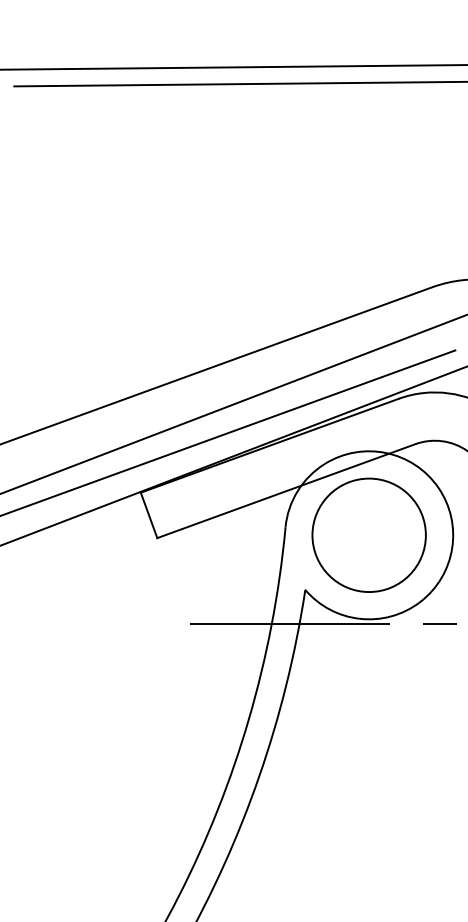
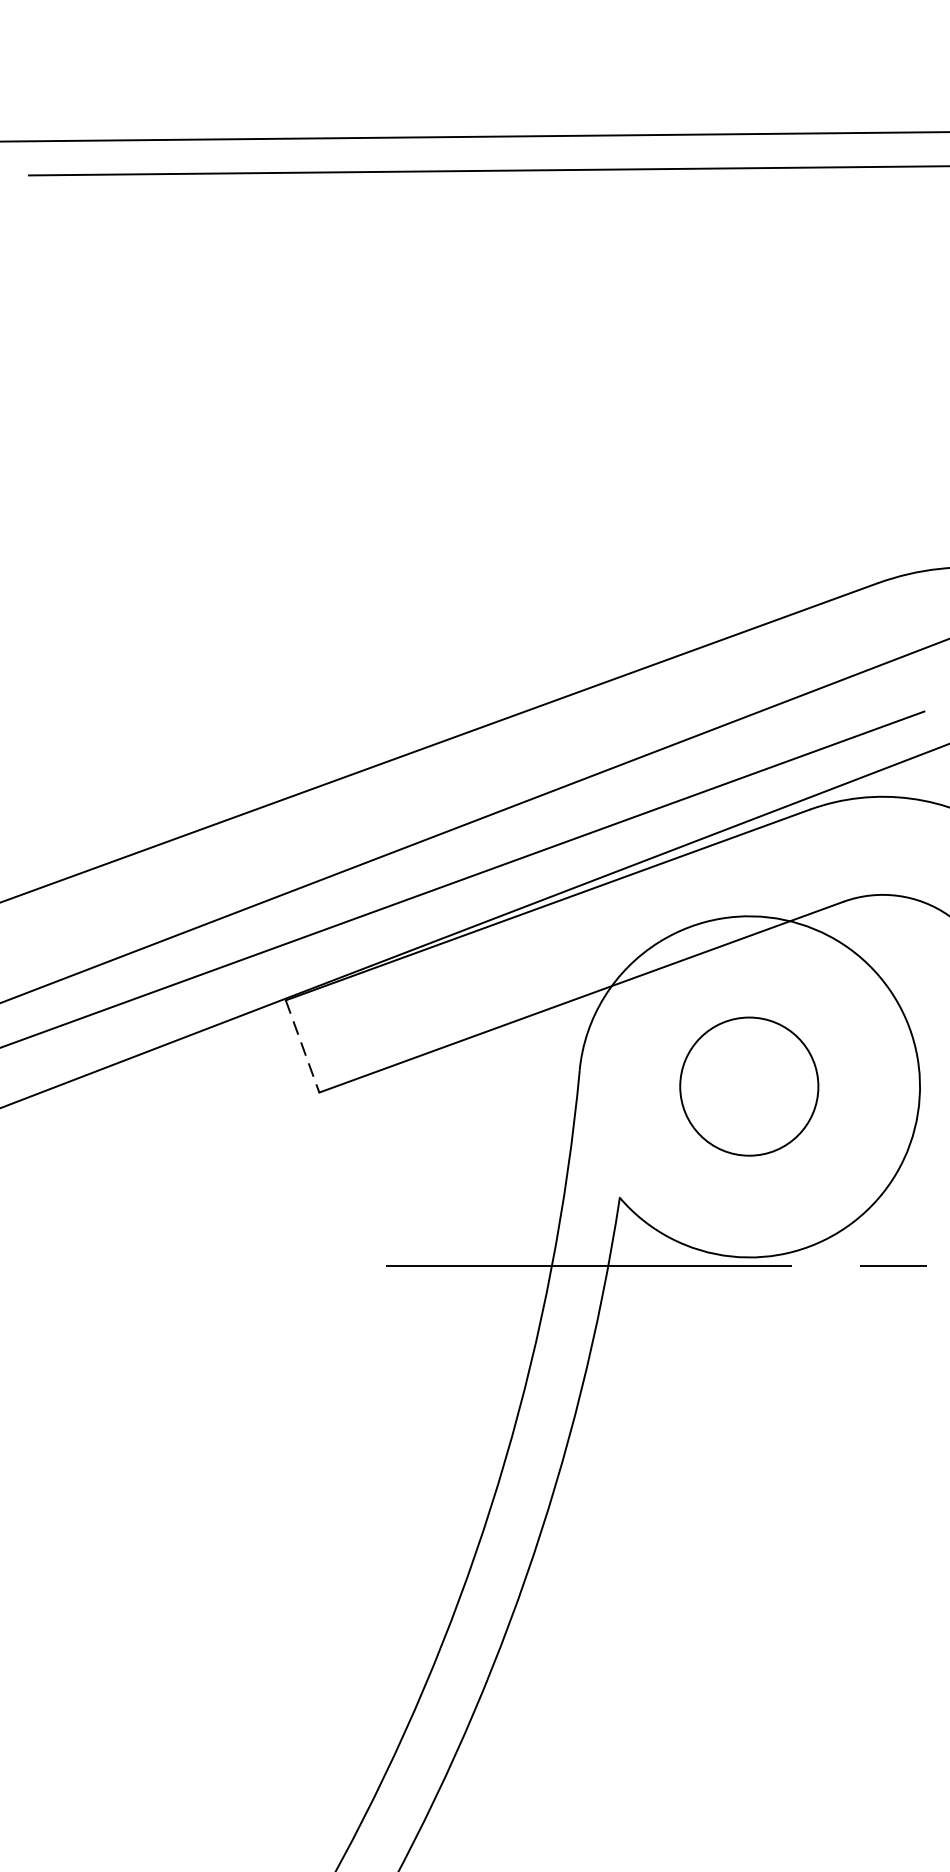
line: (149, 515) -> (303, 1046), solid -> dashed
circle: (368, 534) -> (748, 1085), size x0.6

